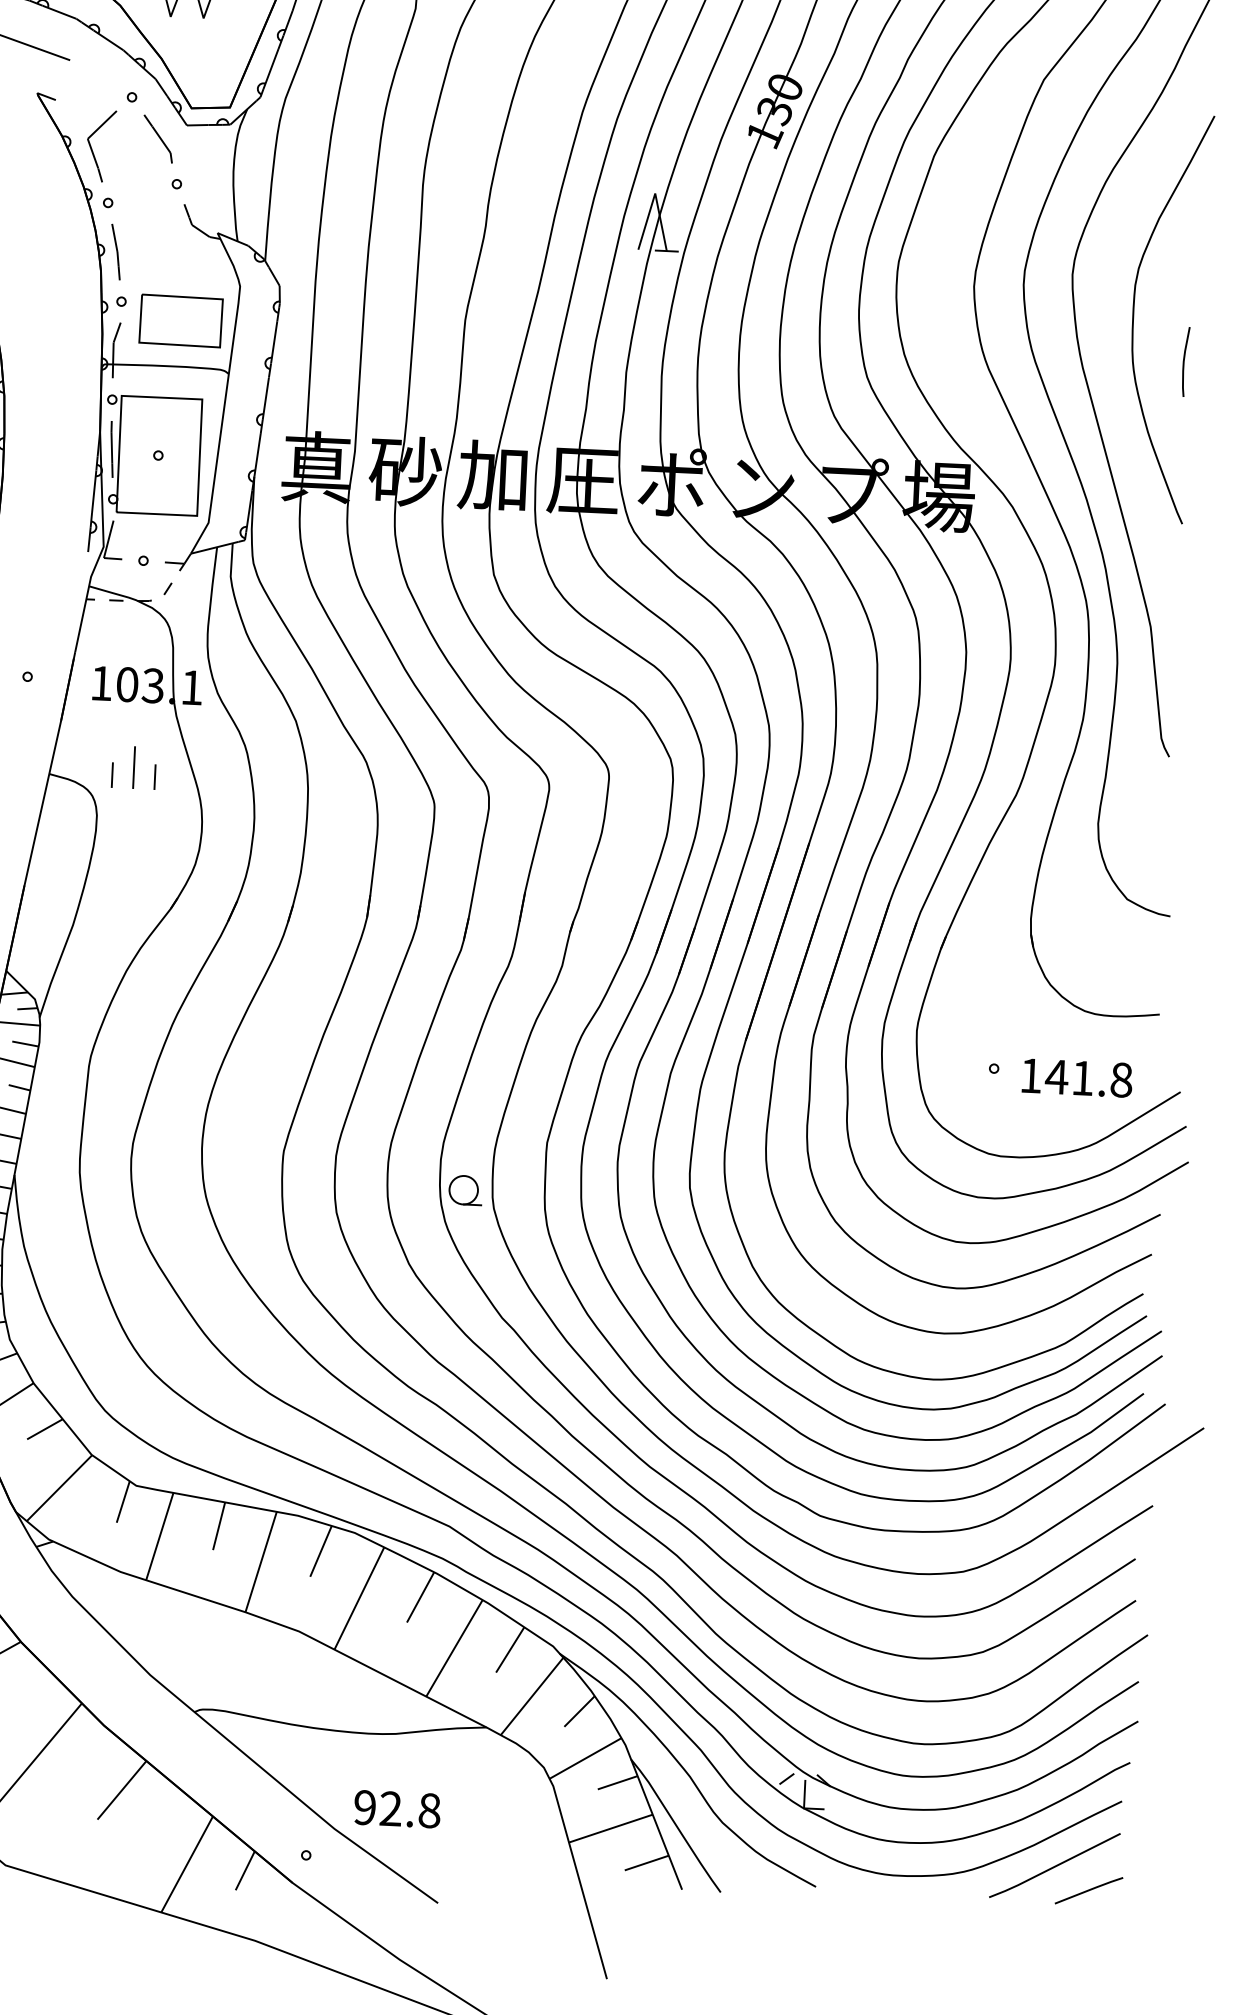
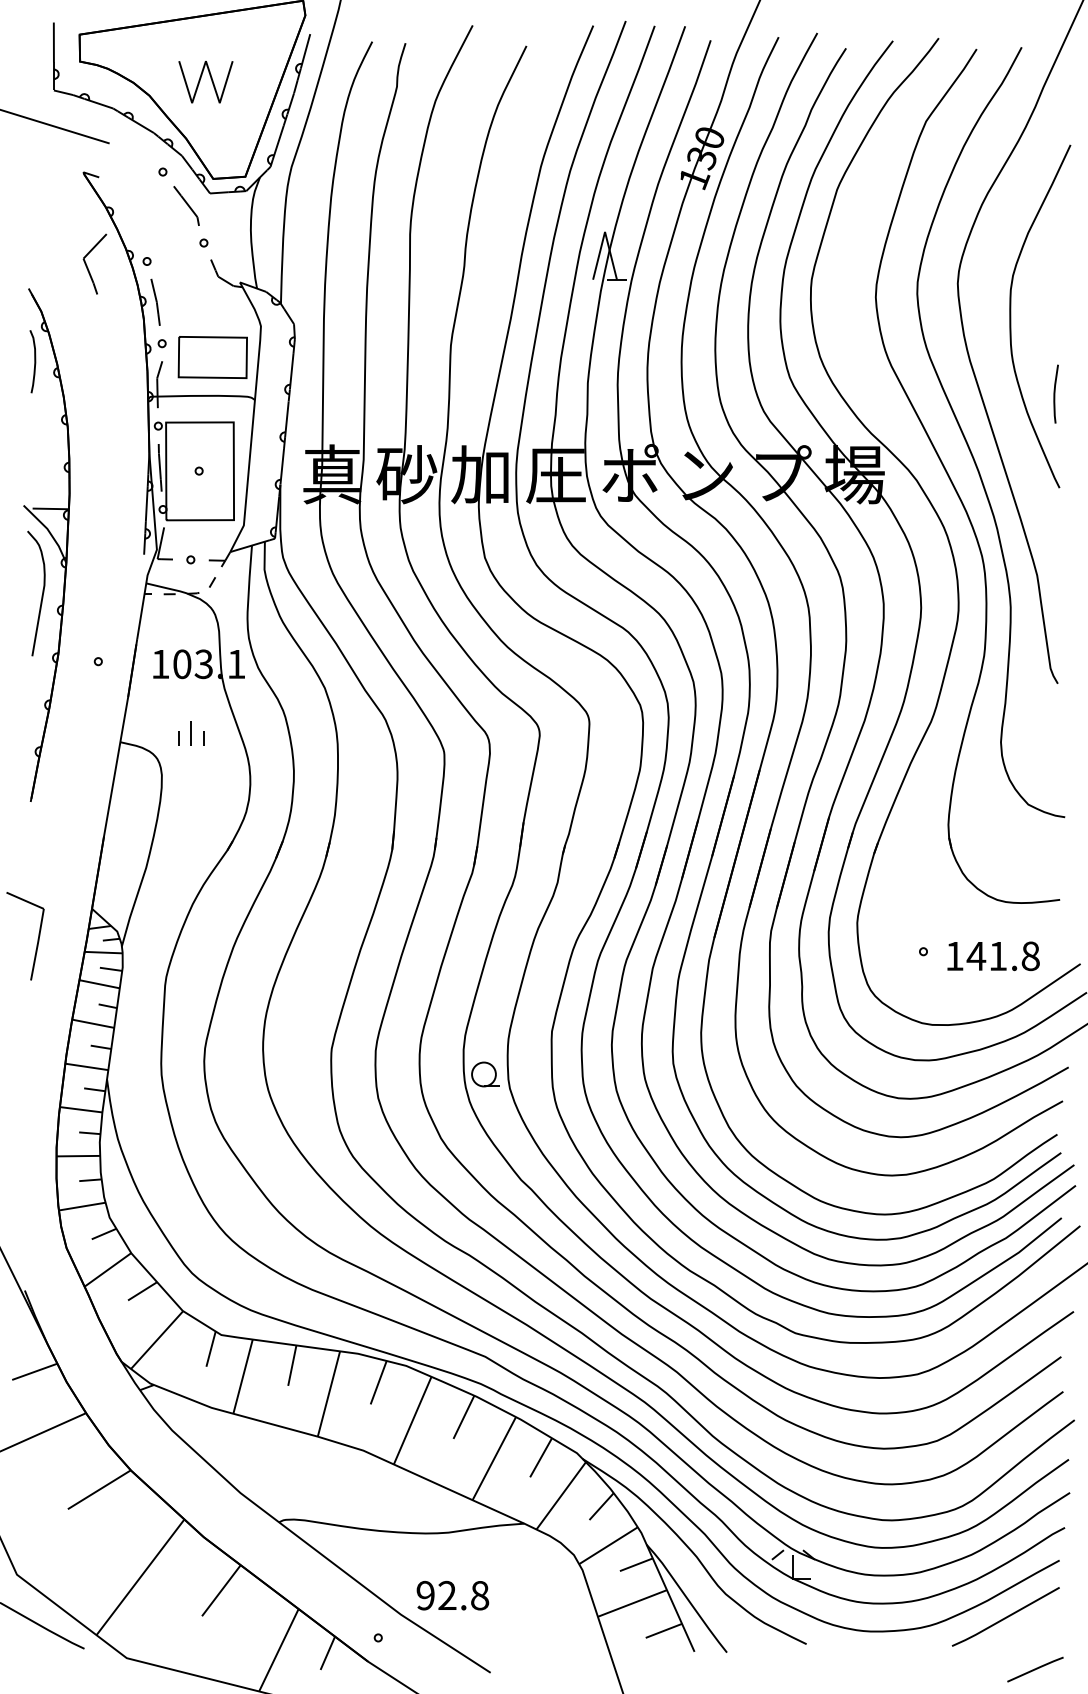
part: (93, 149) -> (88, 267), moved
curve: (1185, 361) -> (1055, 393), moved
part: (133, 767) -> (190, 733), size x0.7
line: (1089, 1890) -> (1035, 1669), moved

